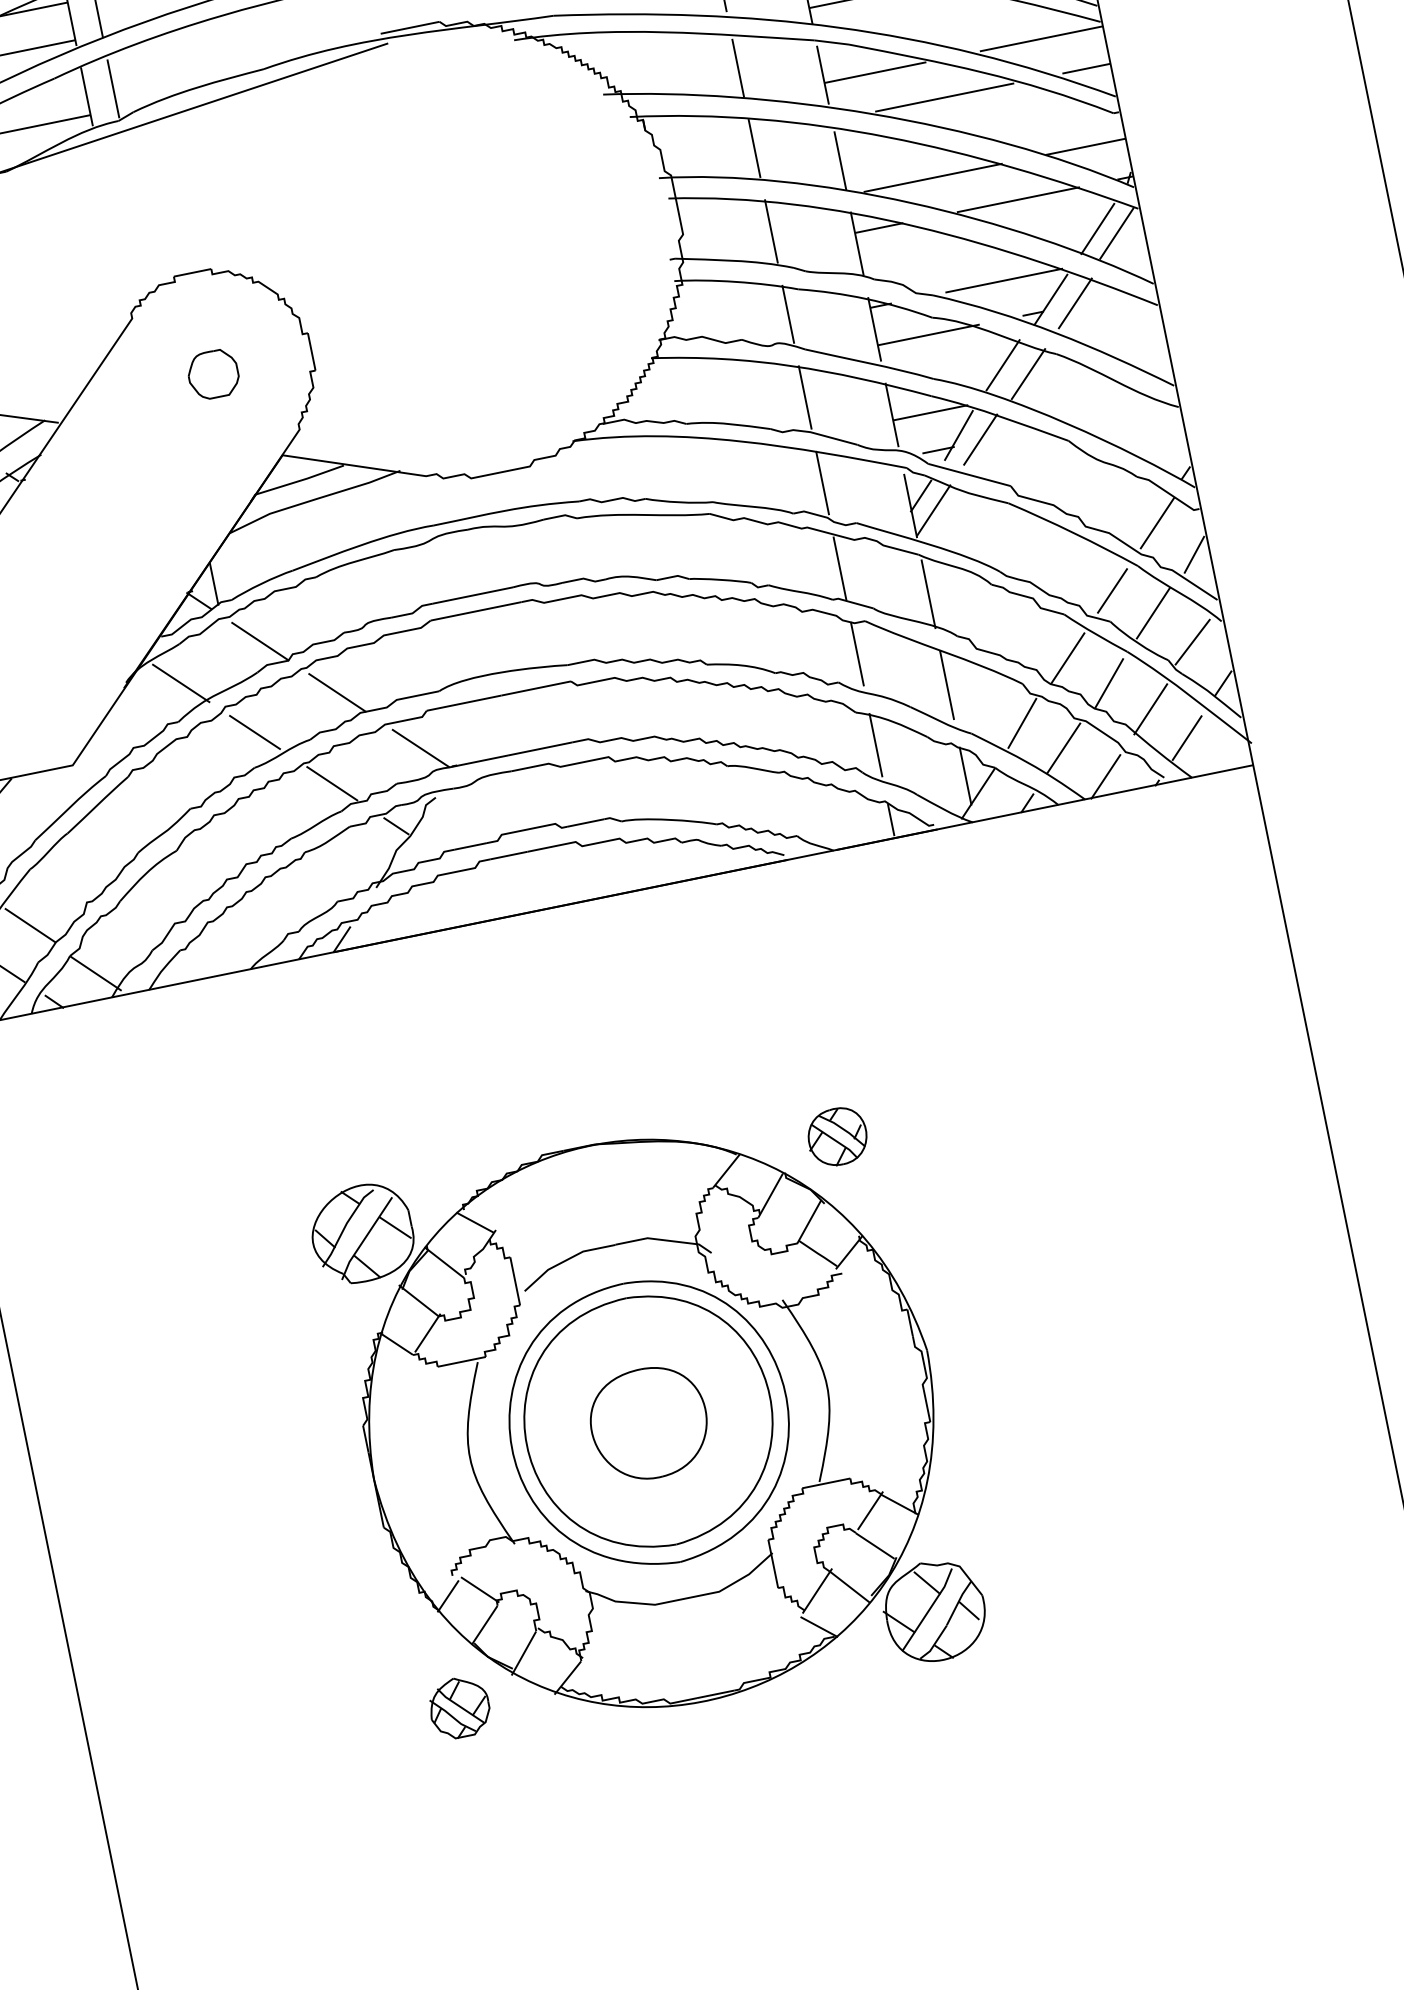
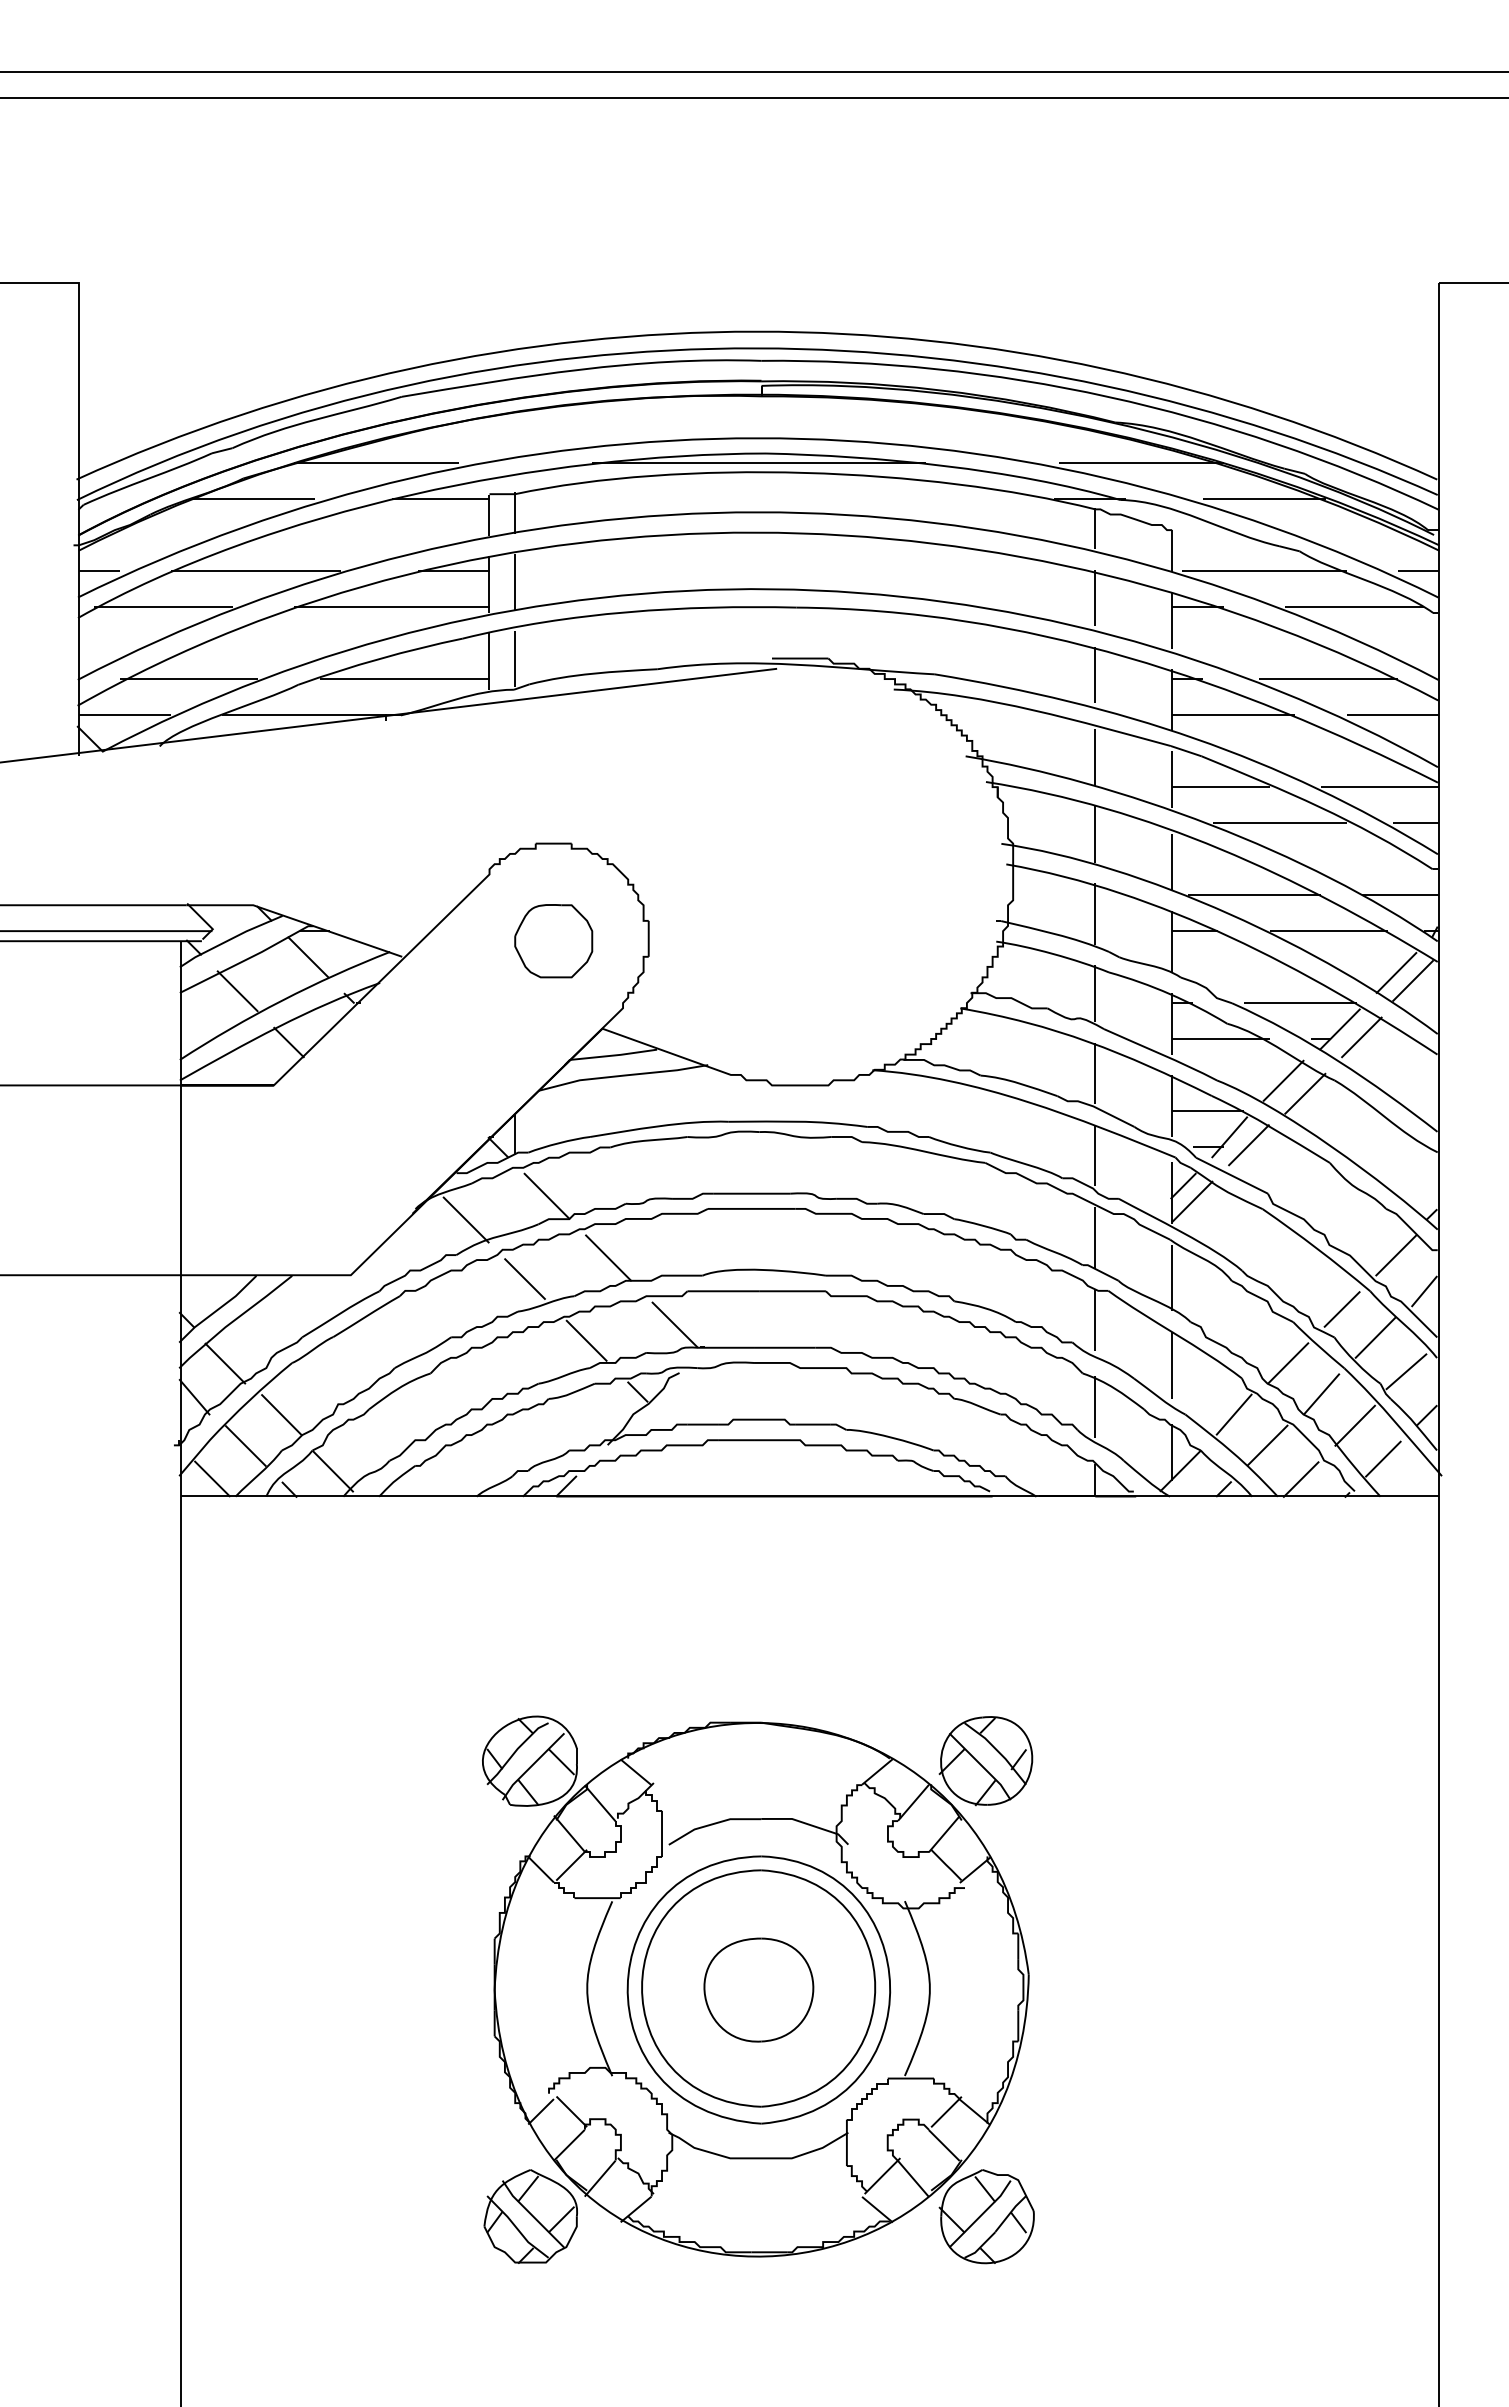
part: (213, 374) -> (553, 941), size x1.67
part: (836, 1137) -> (985, 1761), size x1.67
part: (459, 1707) -> (530, 2216), size x1.67

